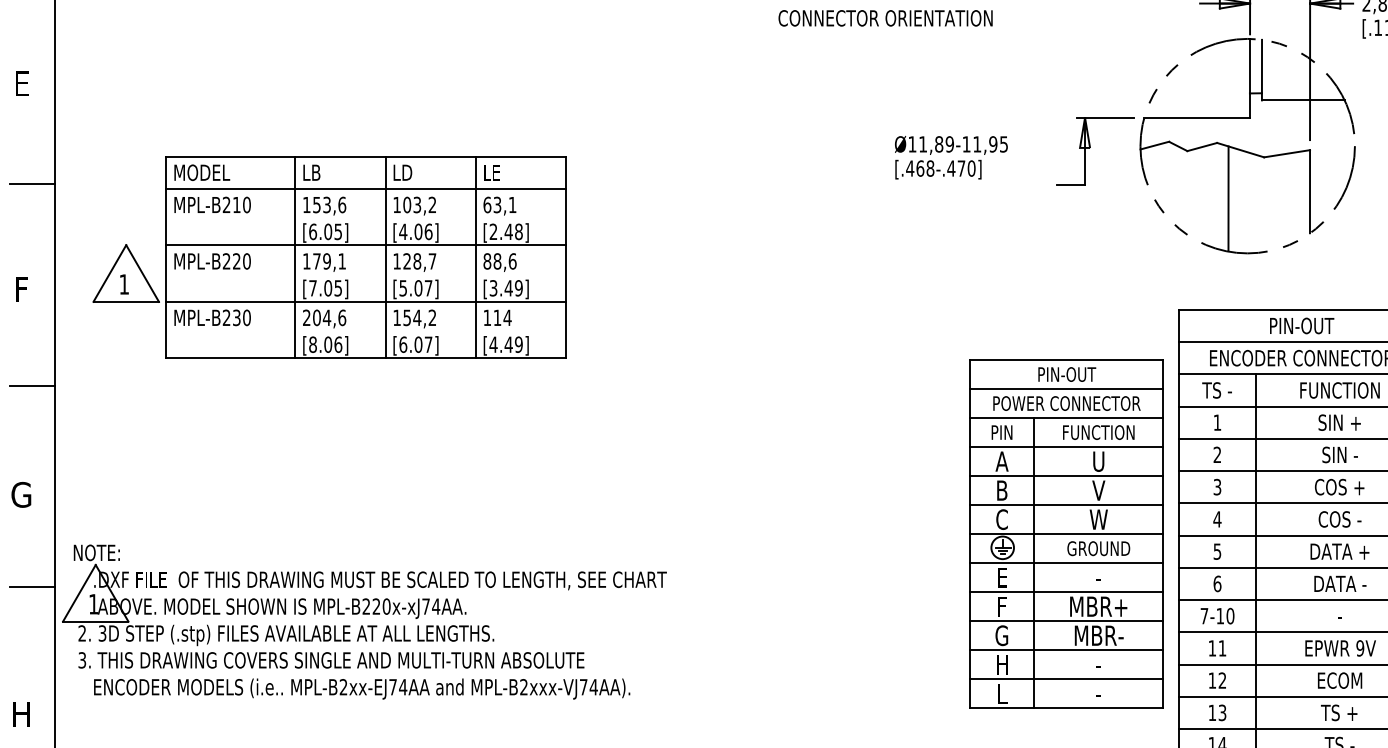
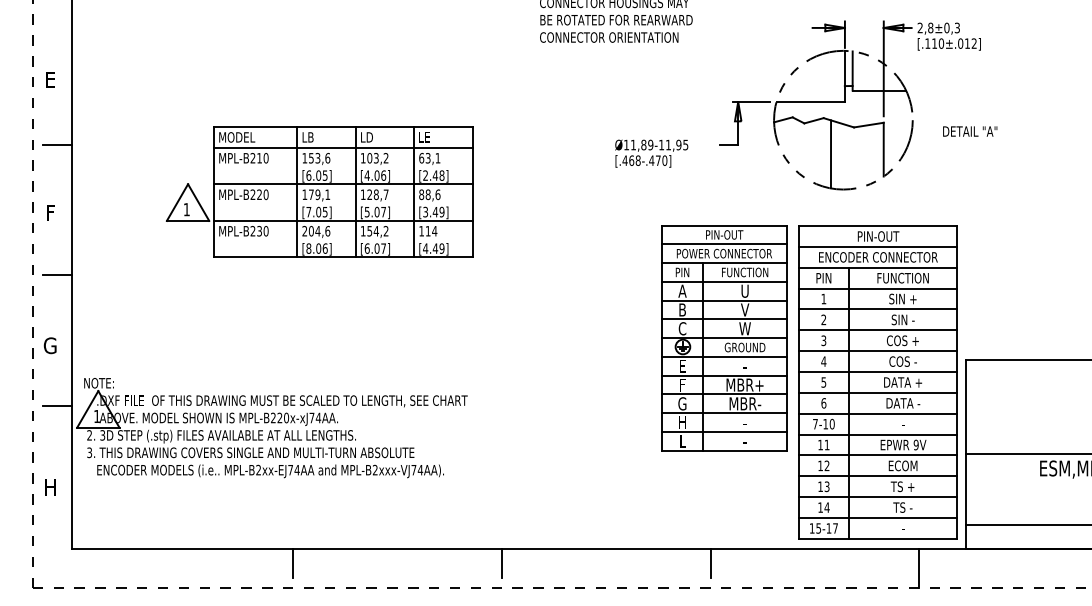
text: (950, 157) -> (651, 153), moved
part: (329, 256) -> (319, 191), moved
text: (1216, 389) -> (823, 277), TS - -> PIN
part: (1066, 534) -> (724, 338), moved

